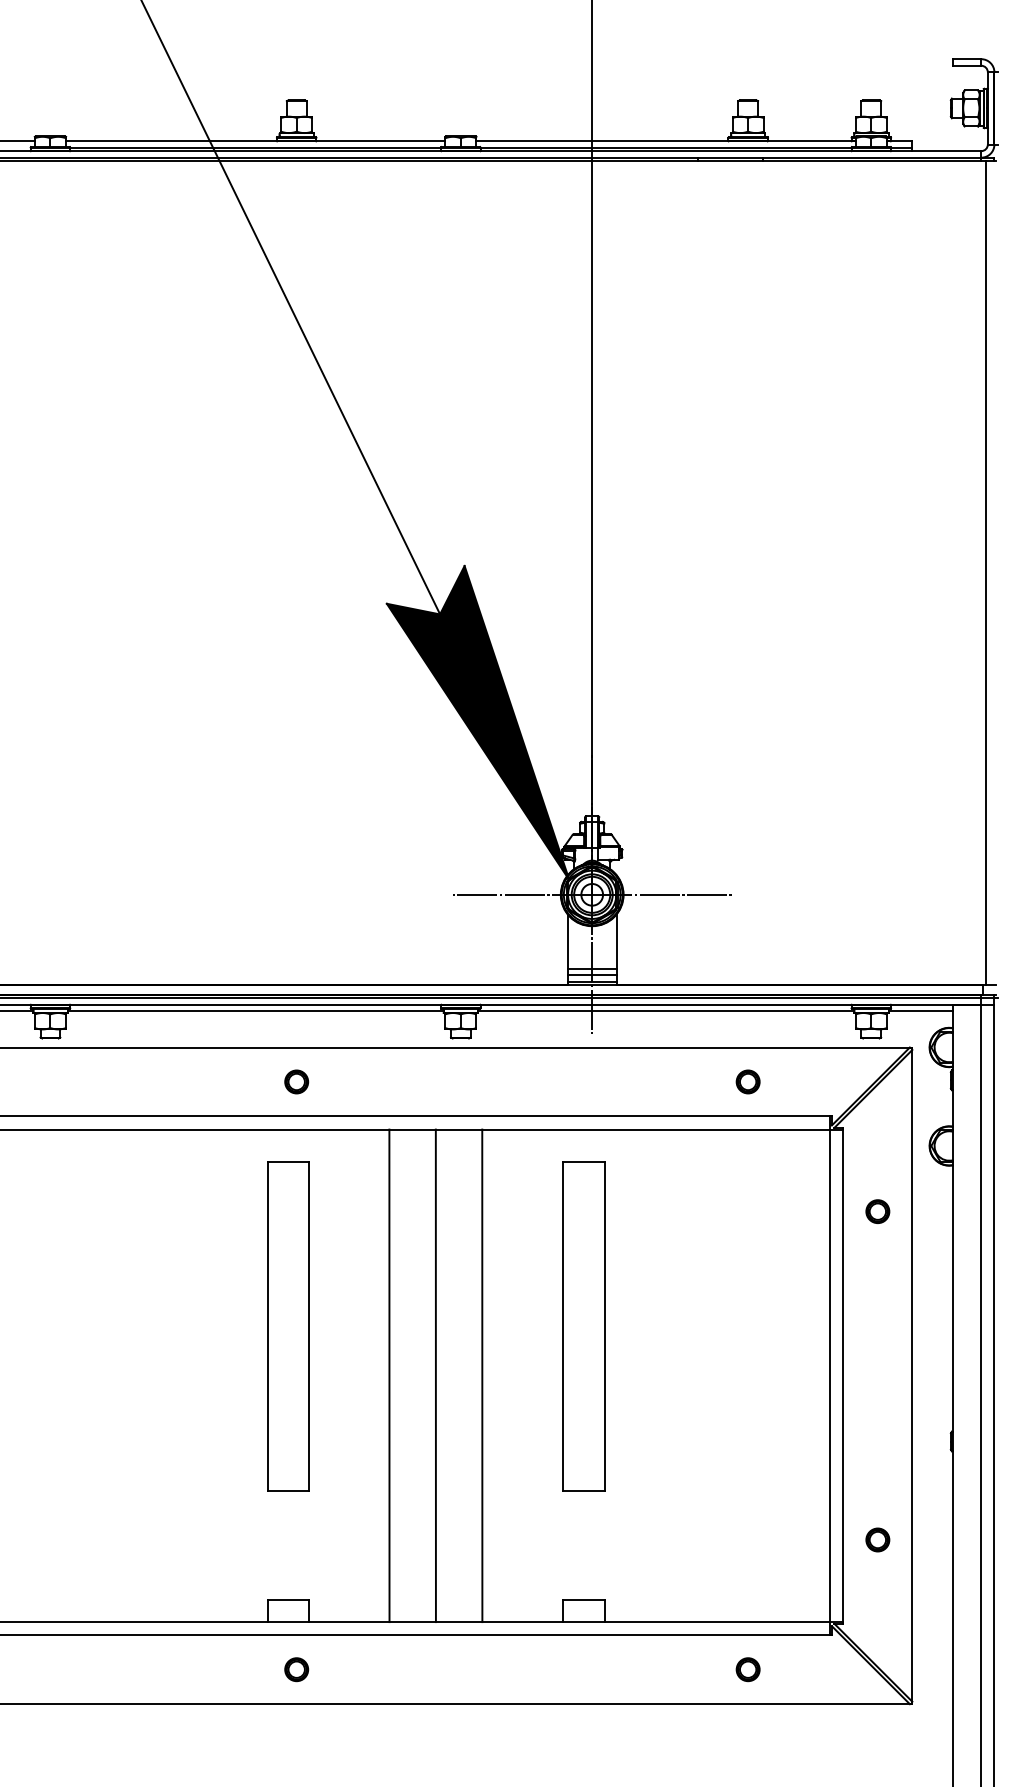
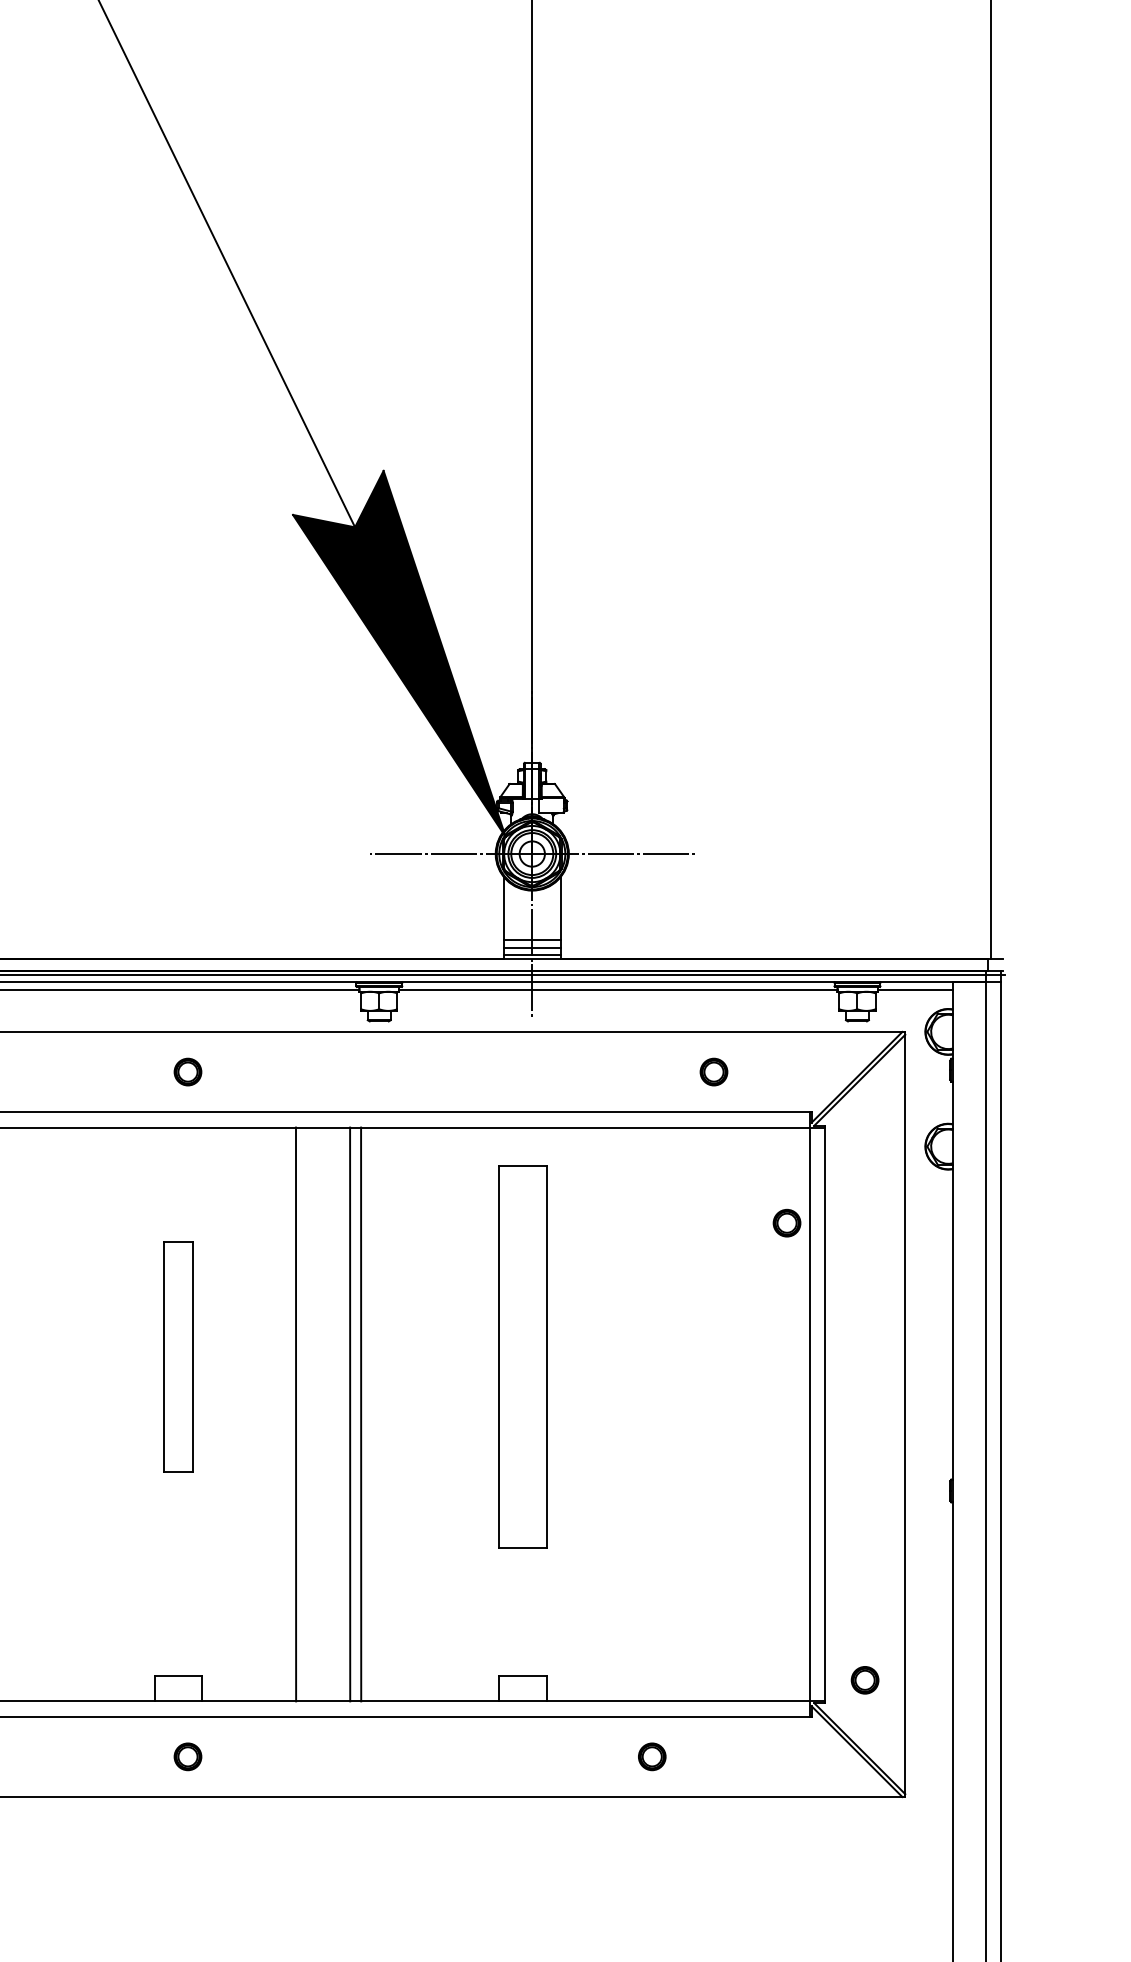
part: (877, 1211) -> (786, 1223), moved
part: (288, 1326) -> (178, 1356), size x0.6
line: (482, 1375) -> (361, 1414), moved
part: (877, 1539) -> (864, 1679), moved
part: (747, 1669) -> (651, 1756), moved

